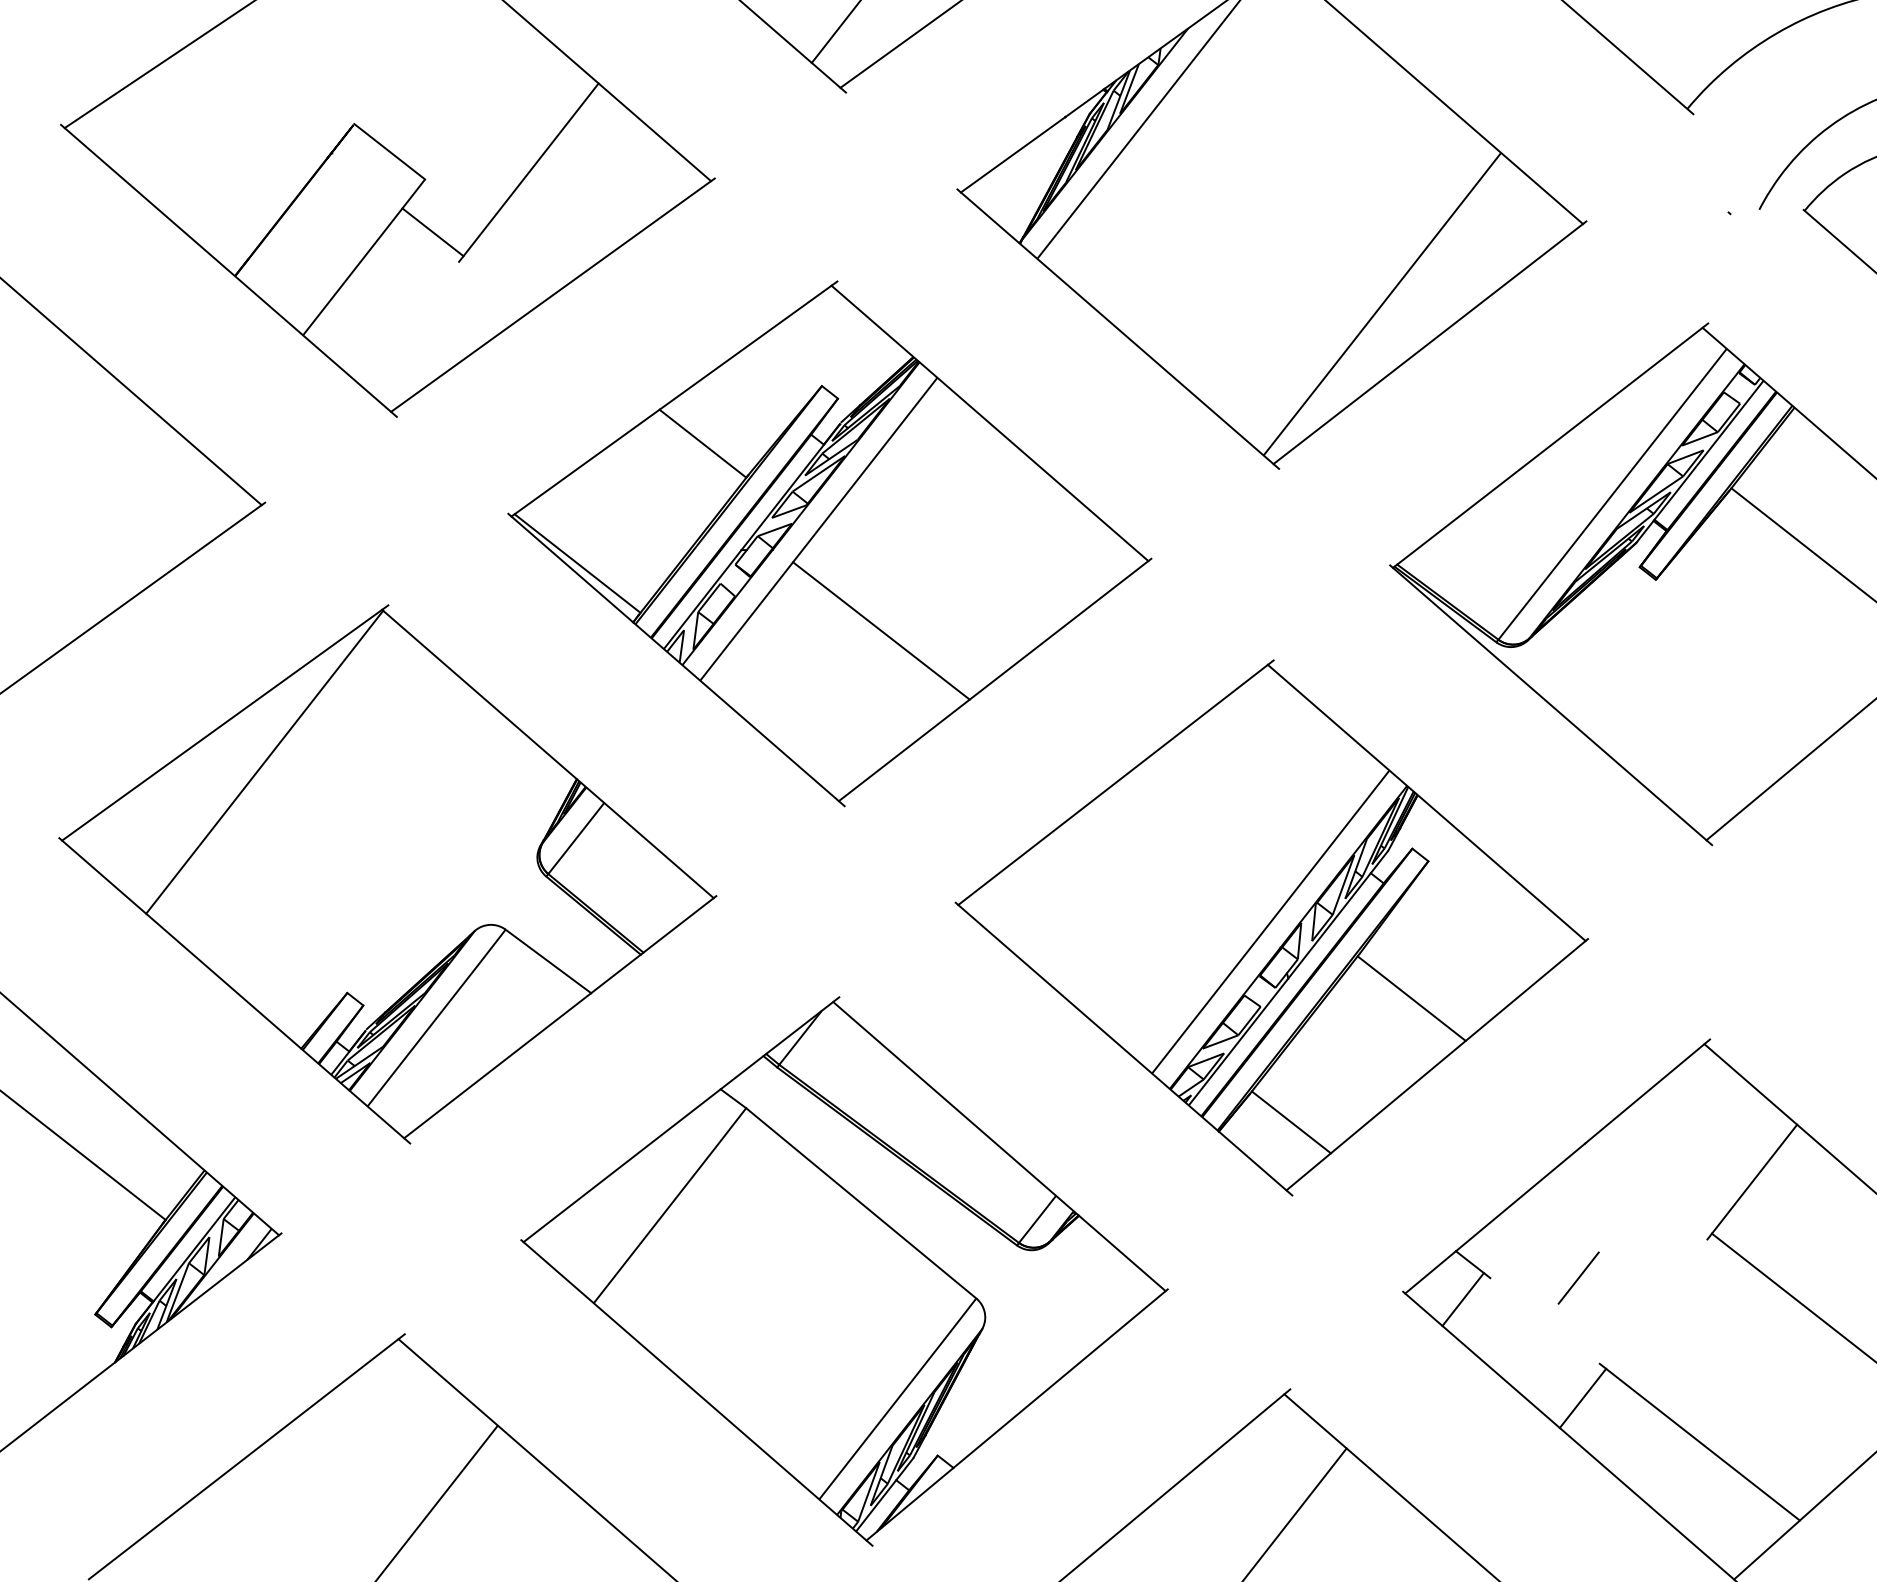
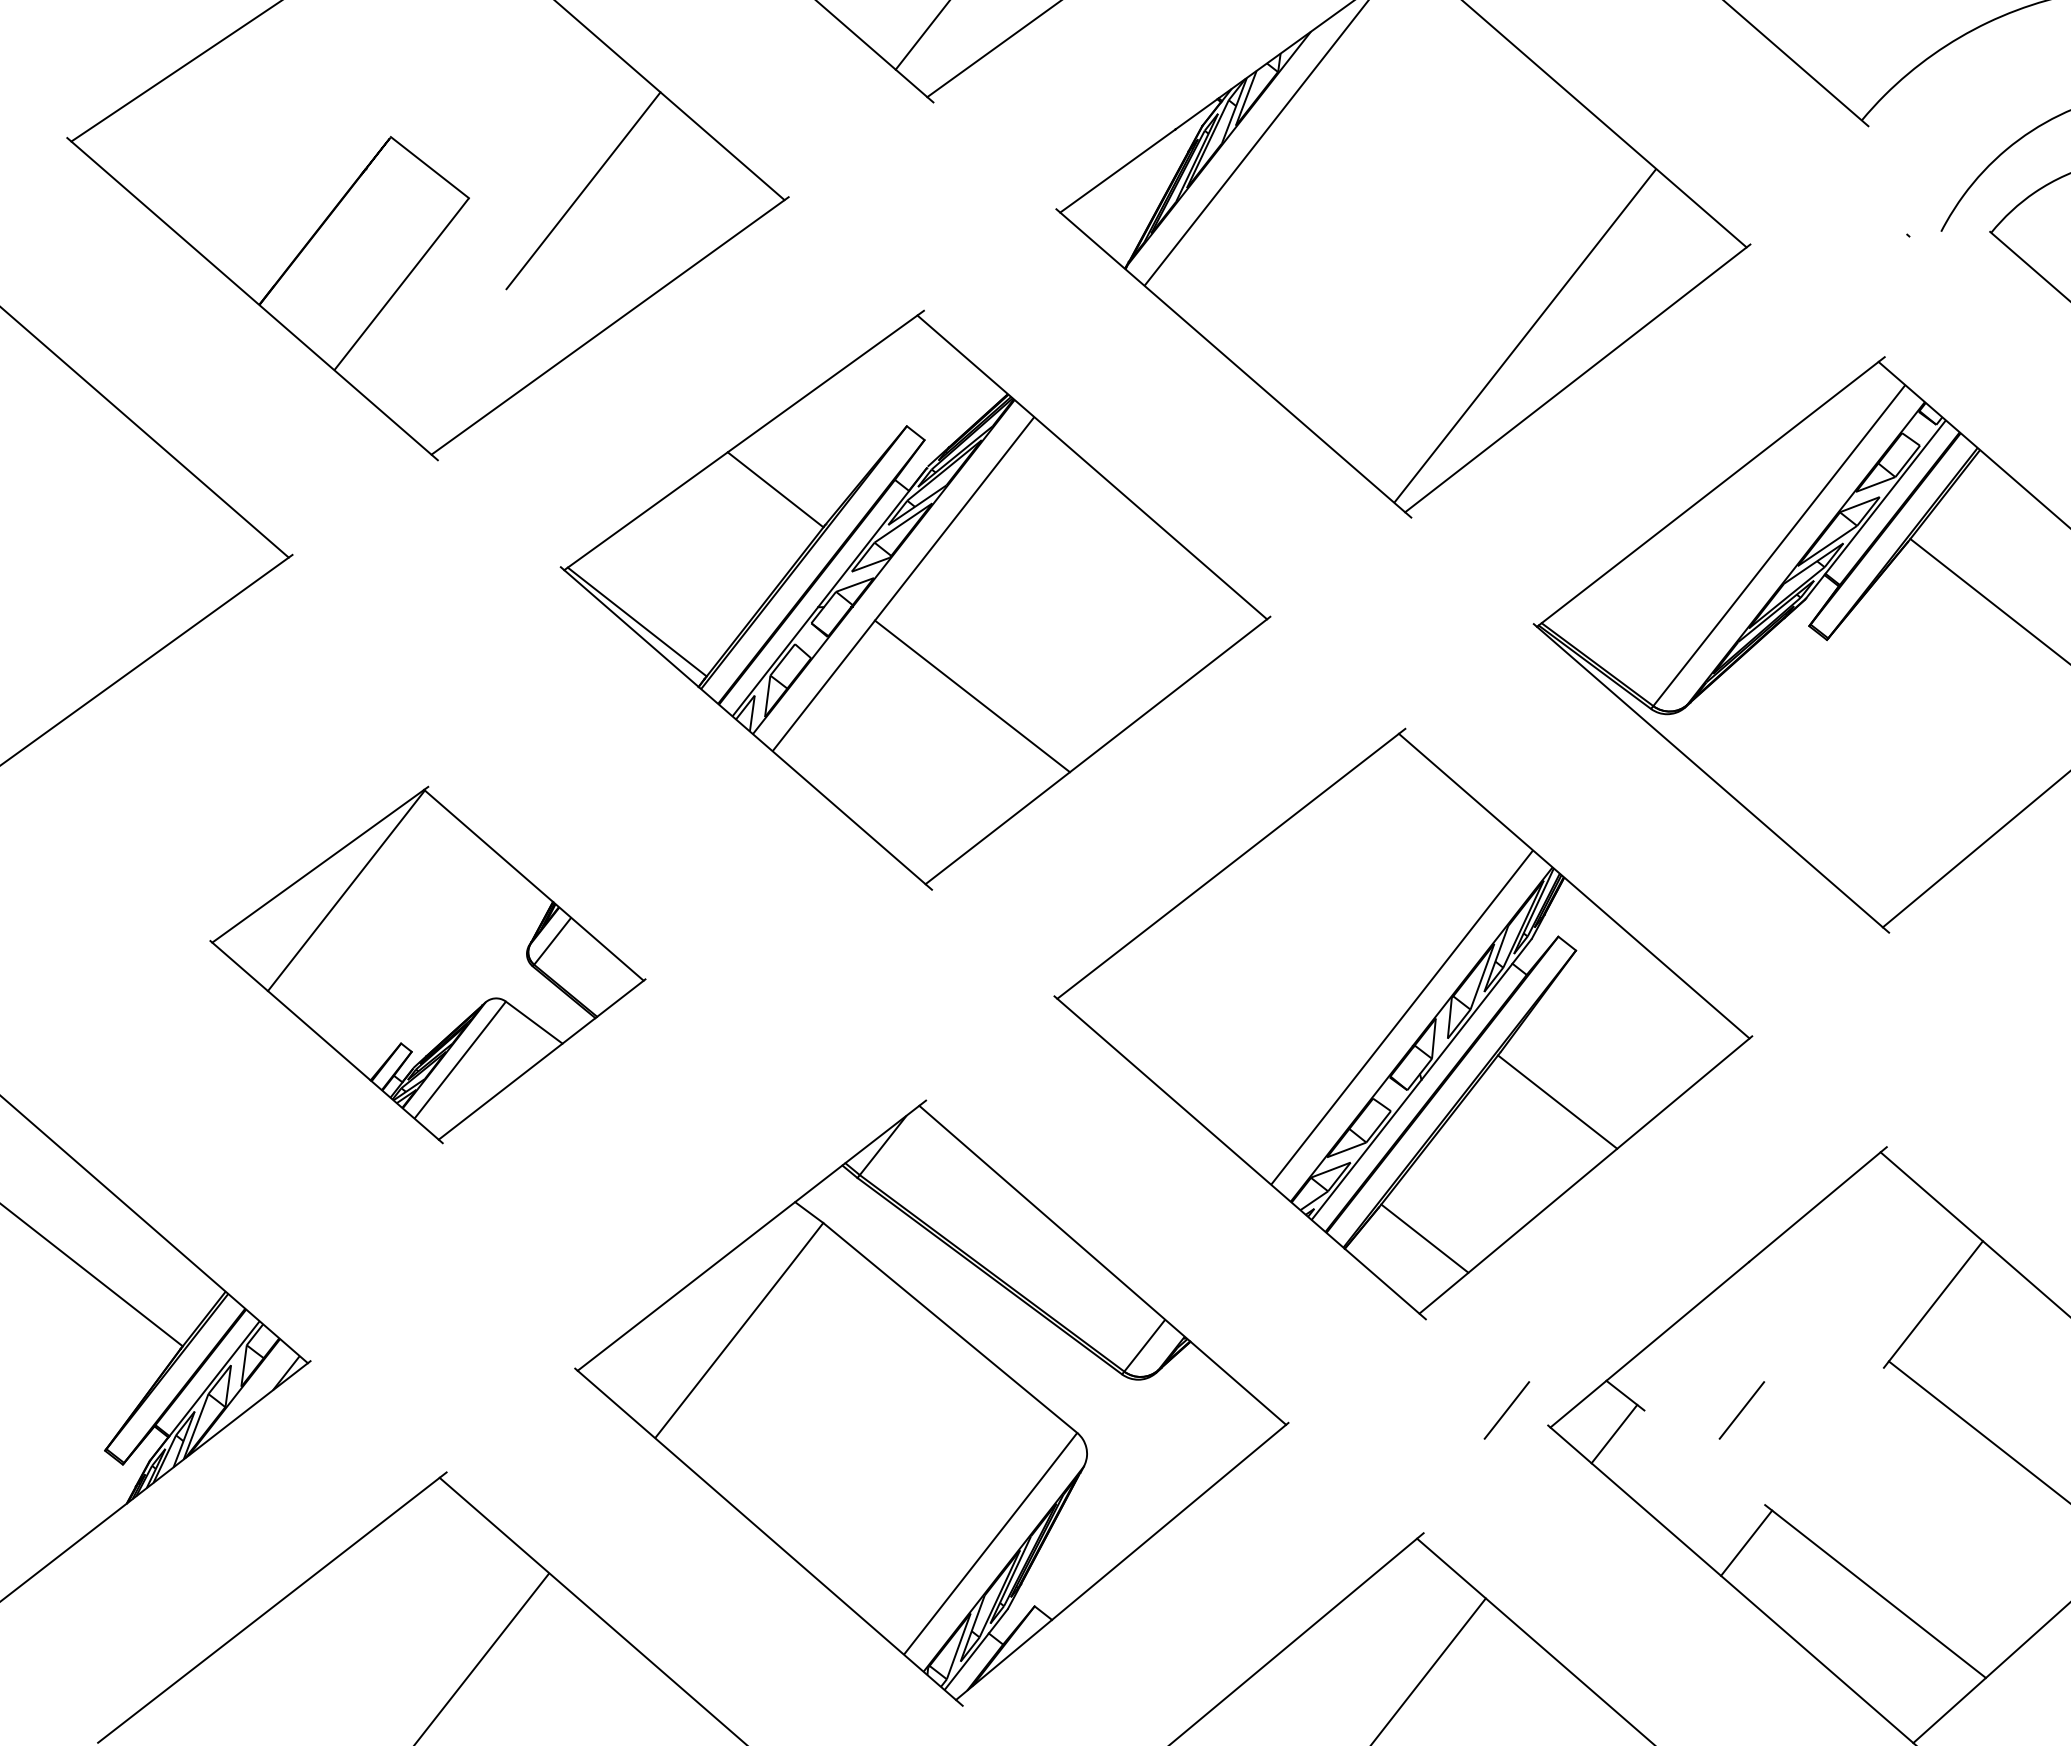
line: (432, 232) -> (477, 256), removed
part: (387, 873) -> (427, 964), size x0.6
line: (1365, 1278) -> (1506, 1410), added

